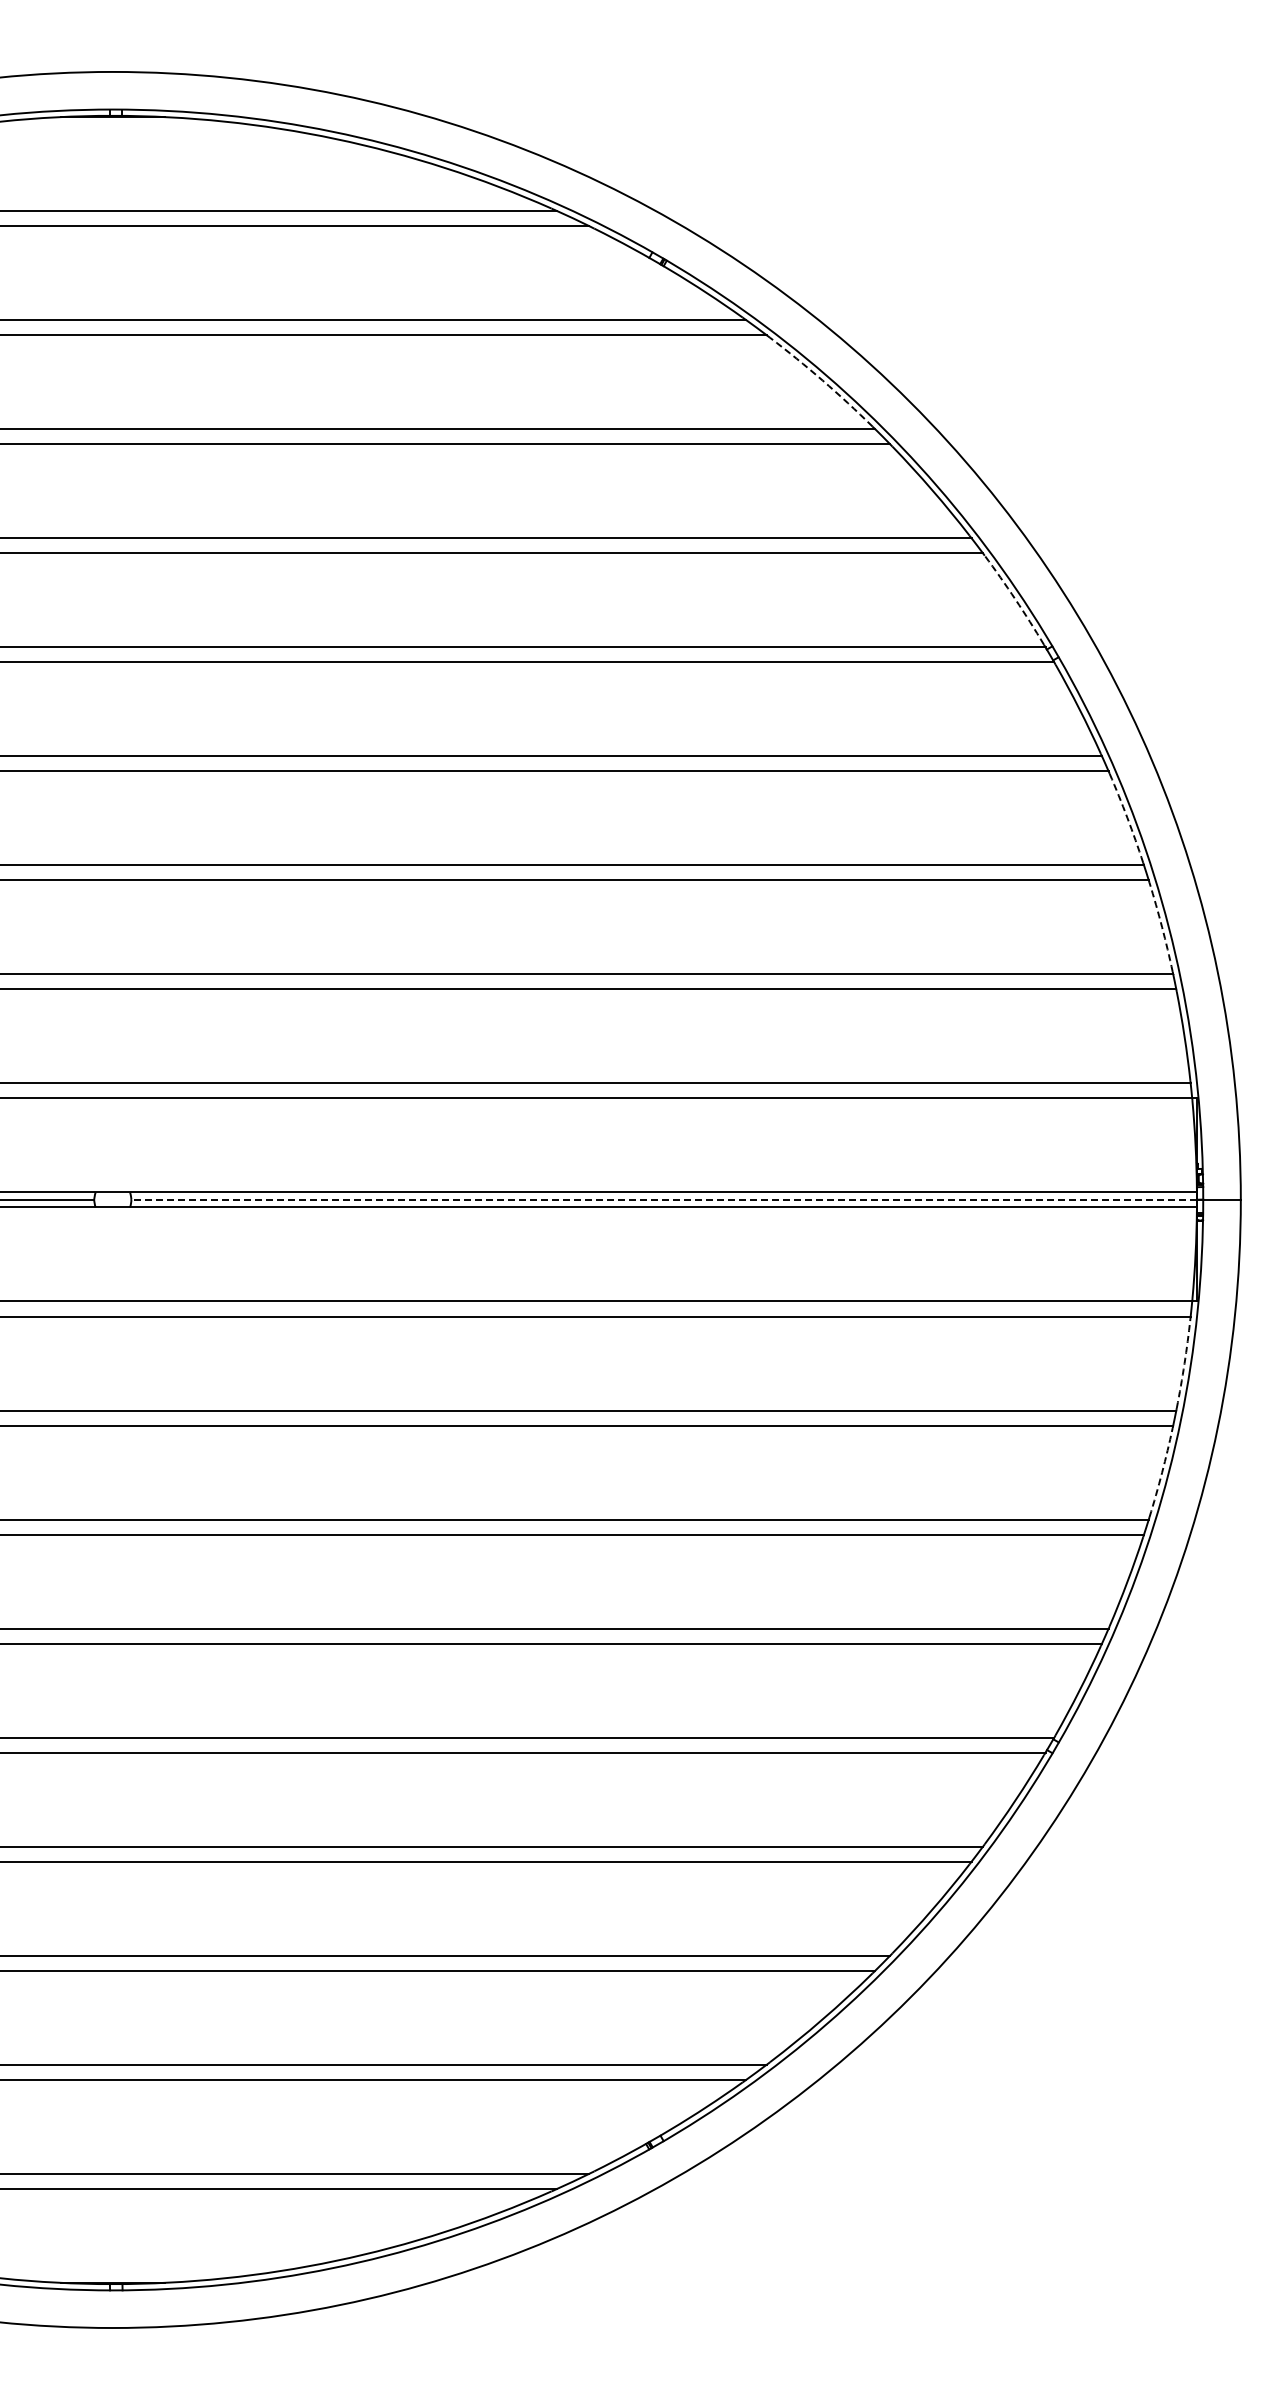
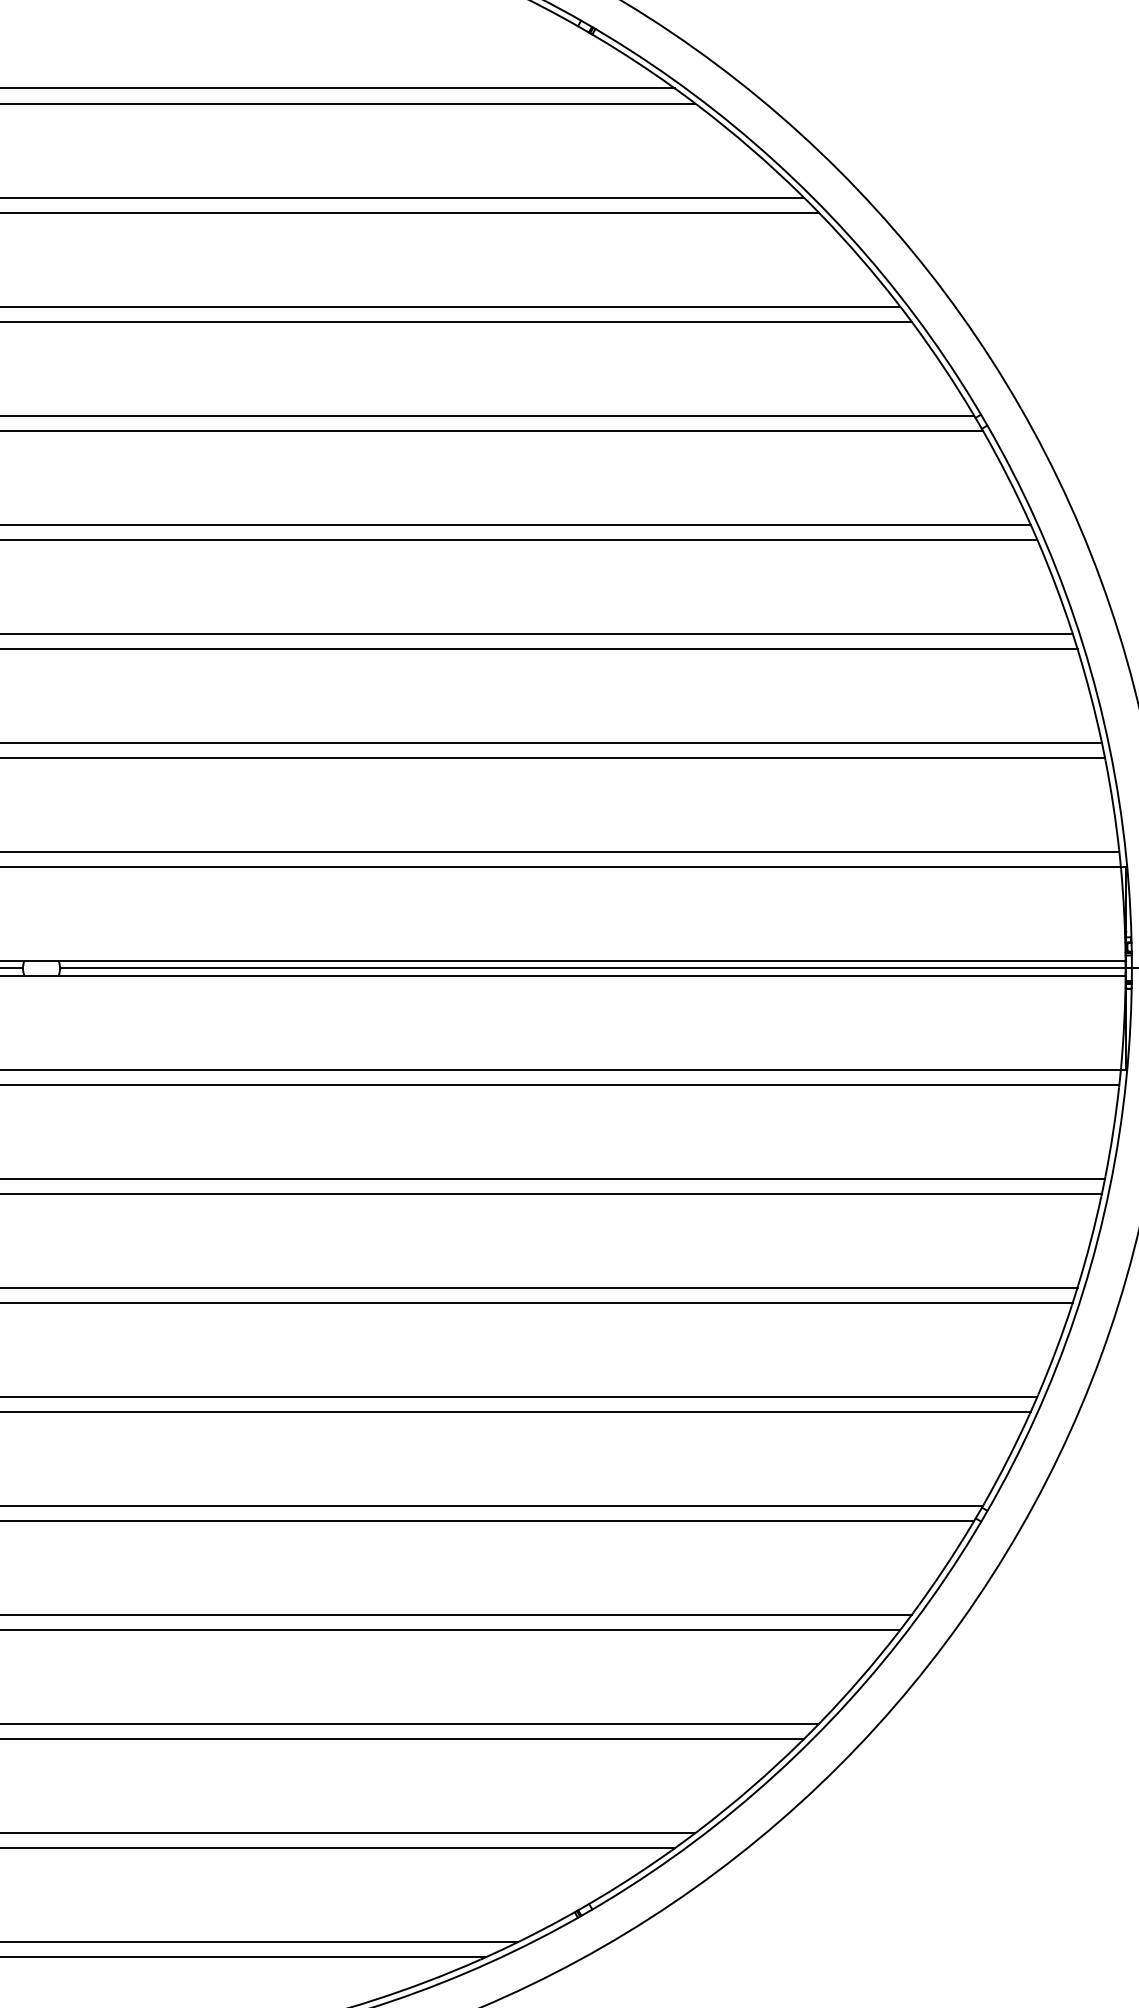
arc: (822, 380) -> (751, 148), dashed -> solid
arc: (1015, 599) -> (944, 367), dashed -> solid
arc: (1127, 817) -> (1056, 585), dashed -> solid
arc: (1162, 927) -> (1091, 695), dashed -> solid
line: (664, 1199) -> (593, 967), dashed -> solid
arc: (1184, 1363) -> (1113, 1131), dashed -> solid
arc: (1162, 1472) -> (1091, 1240), dashed -> solid

